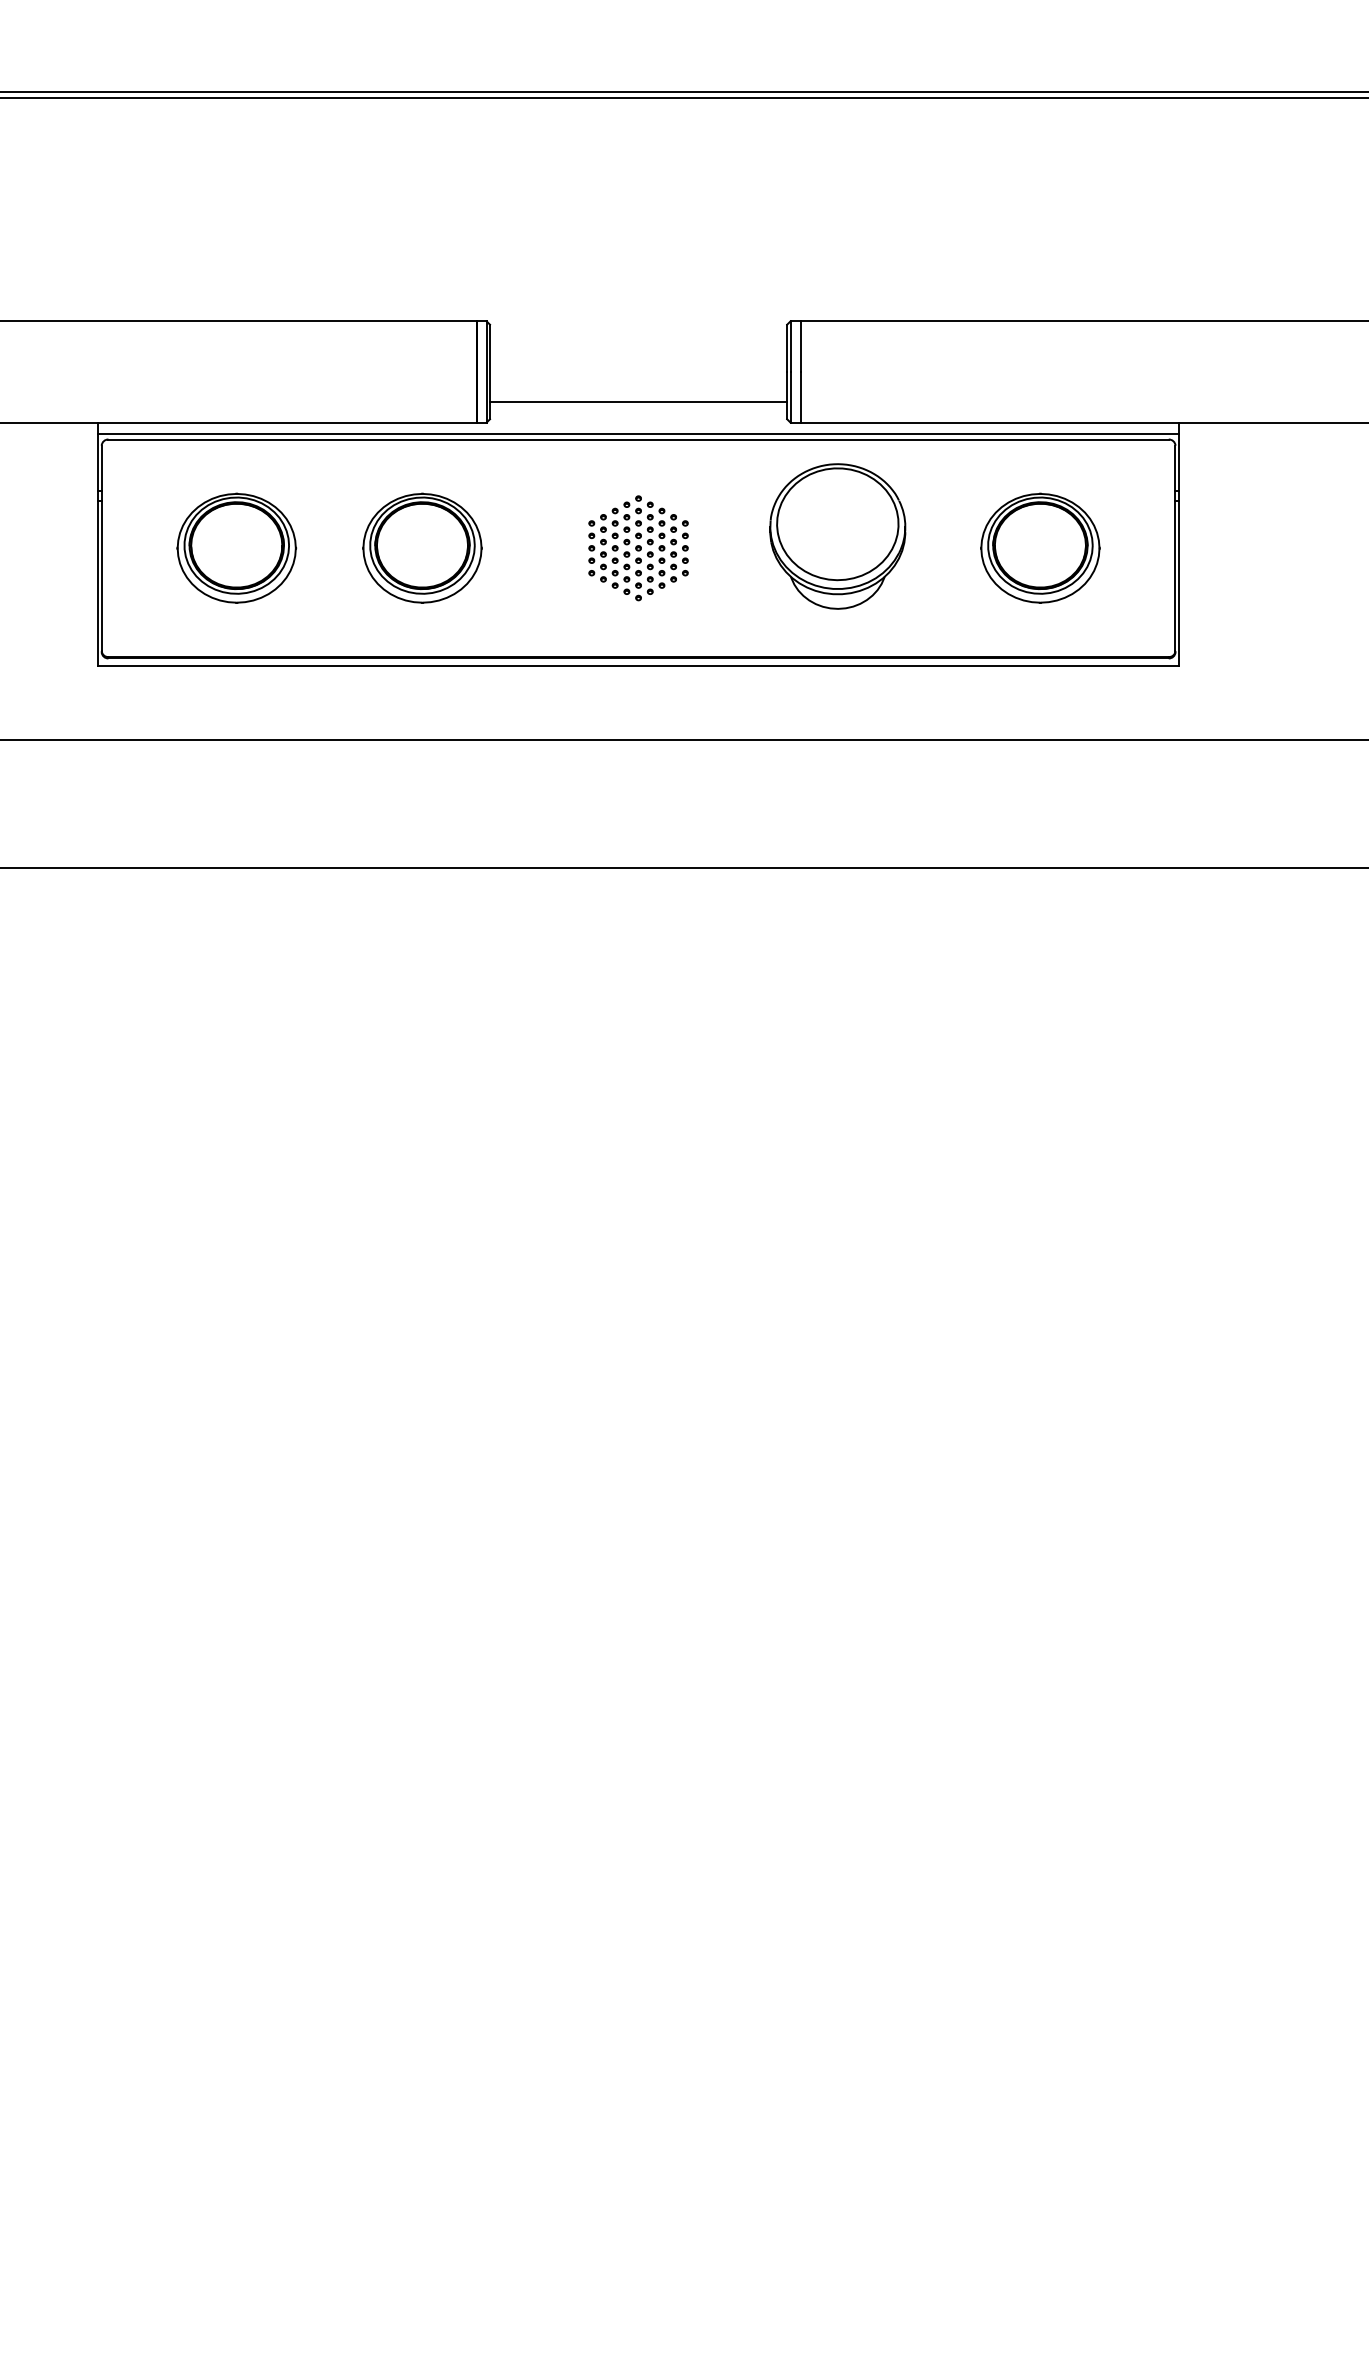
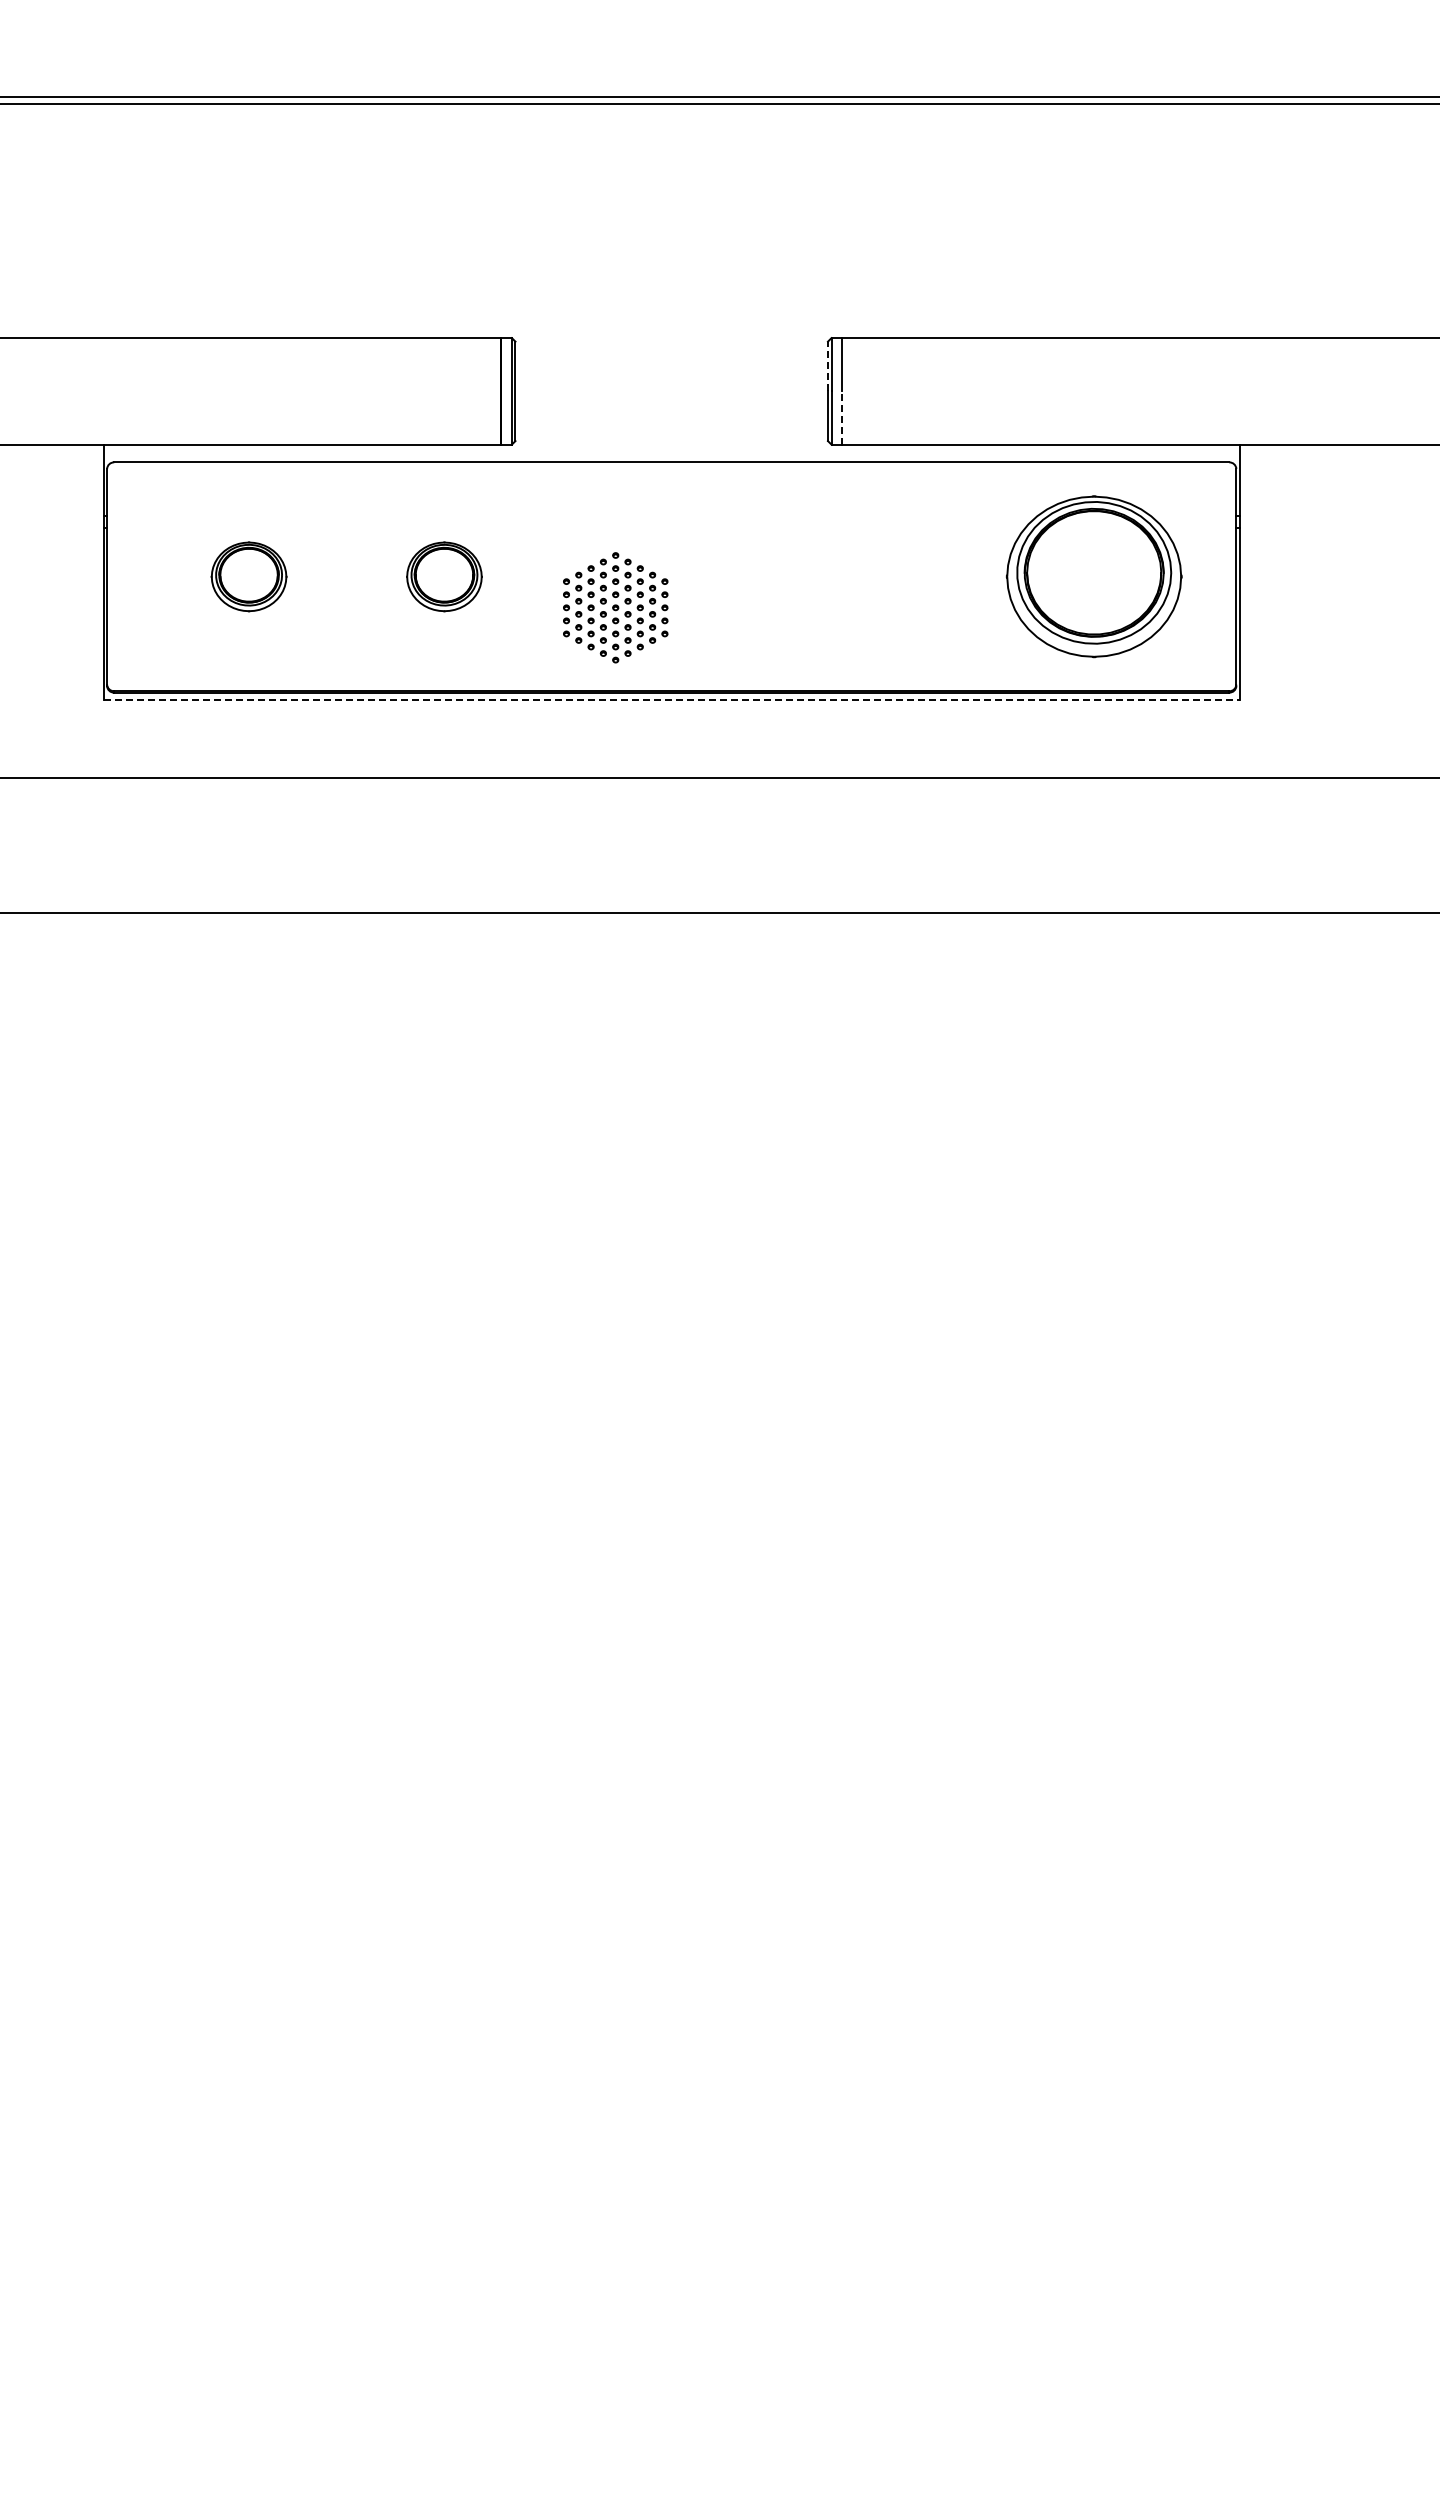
line: (786, 348) -> (827, 366), solid -> dashed
line: (800, 397) -> (842, 418), solid -> dashed
line: (638, 402) -> (671, 423), removed
line: (638, 433) -> (671, 456), removed
part: (838, 536) -> (881, 564), removed
part: (236, 548) -> (248, 576), size x0.6
part: (422, 548) -> (444, 576), size x0.6
part: (638, 548) -> (615, 607), moved
part: (1040, 548) -> (1094, 576), size x1.4
line: (639, 665) -> (672, 700), solid -> dashed

